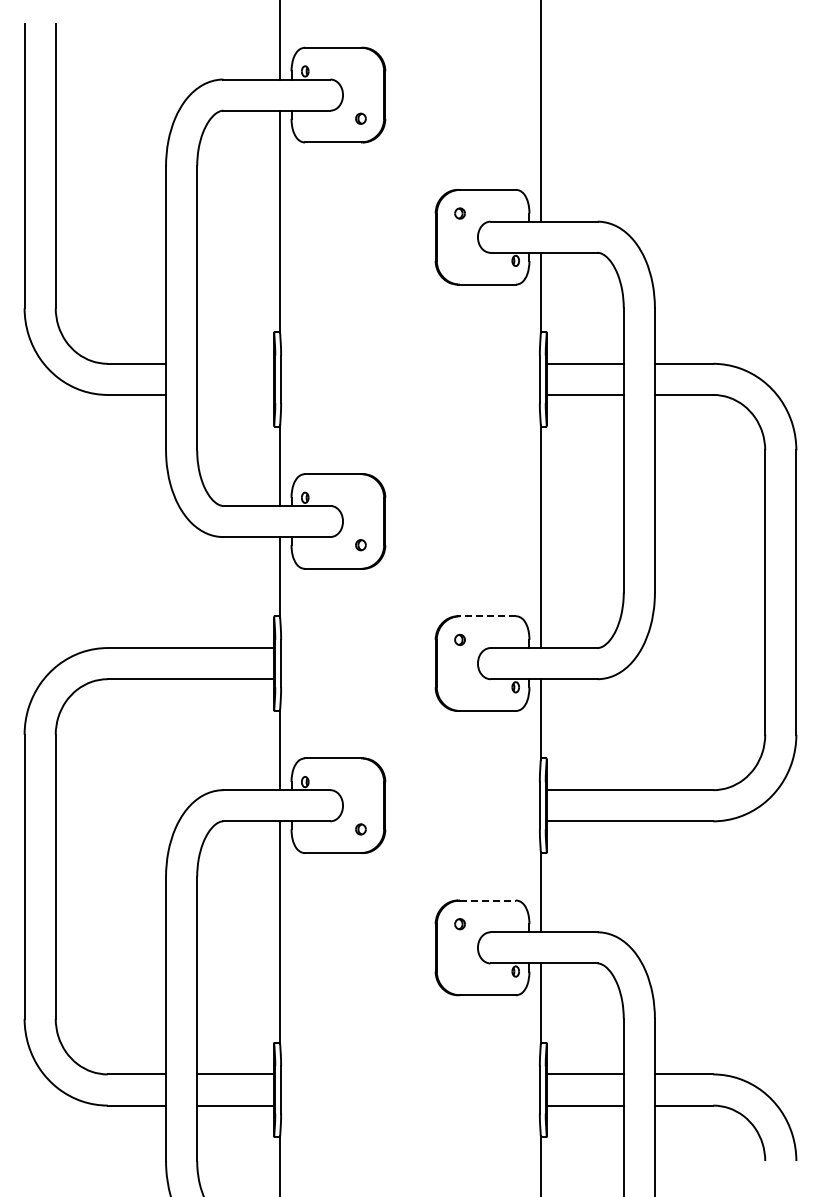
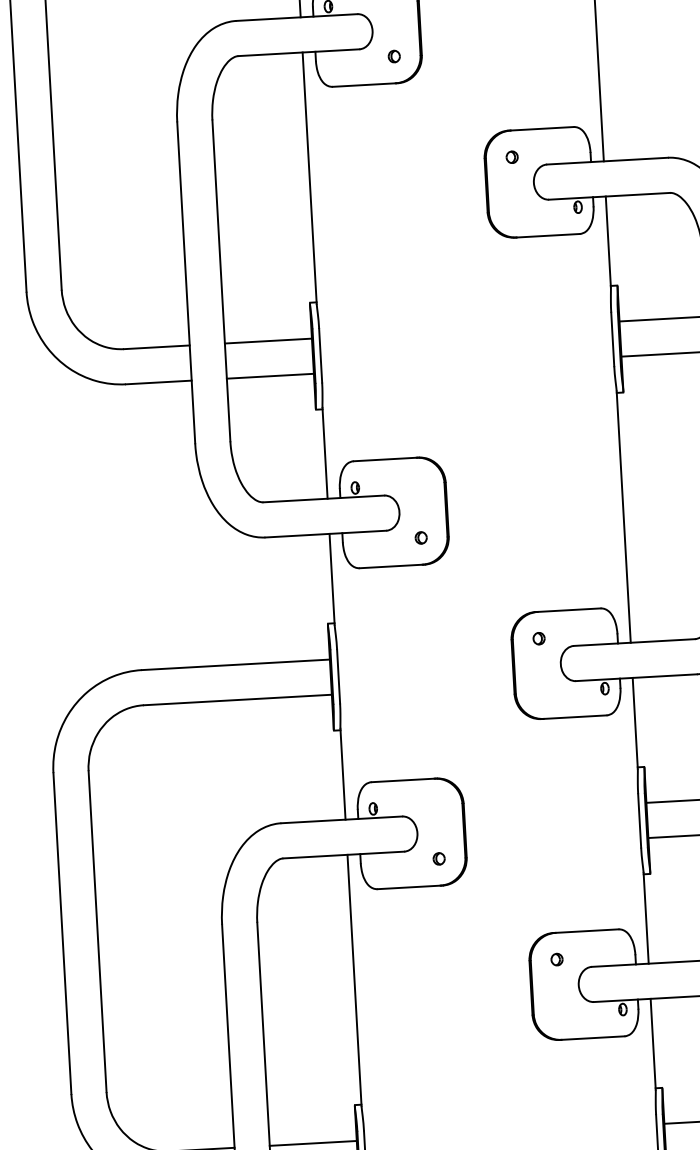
line: (235, 363) -> (268, 340), added
line: (235, 394) -> (270, 375), added
line: (487, 616) -> (568, 610), dashed -> solid
line: (487, 900) -> (586, 931), dashed -> solid

